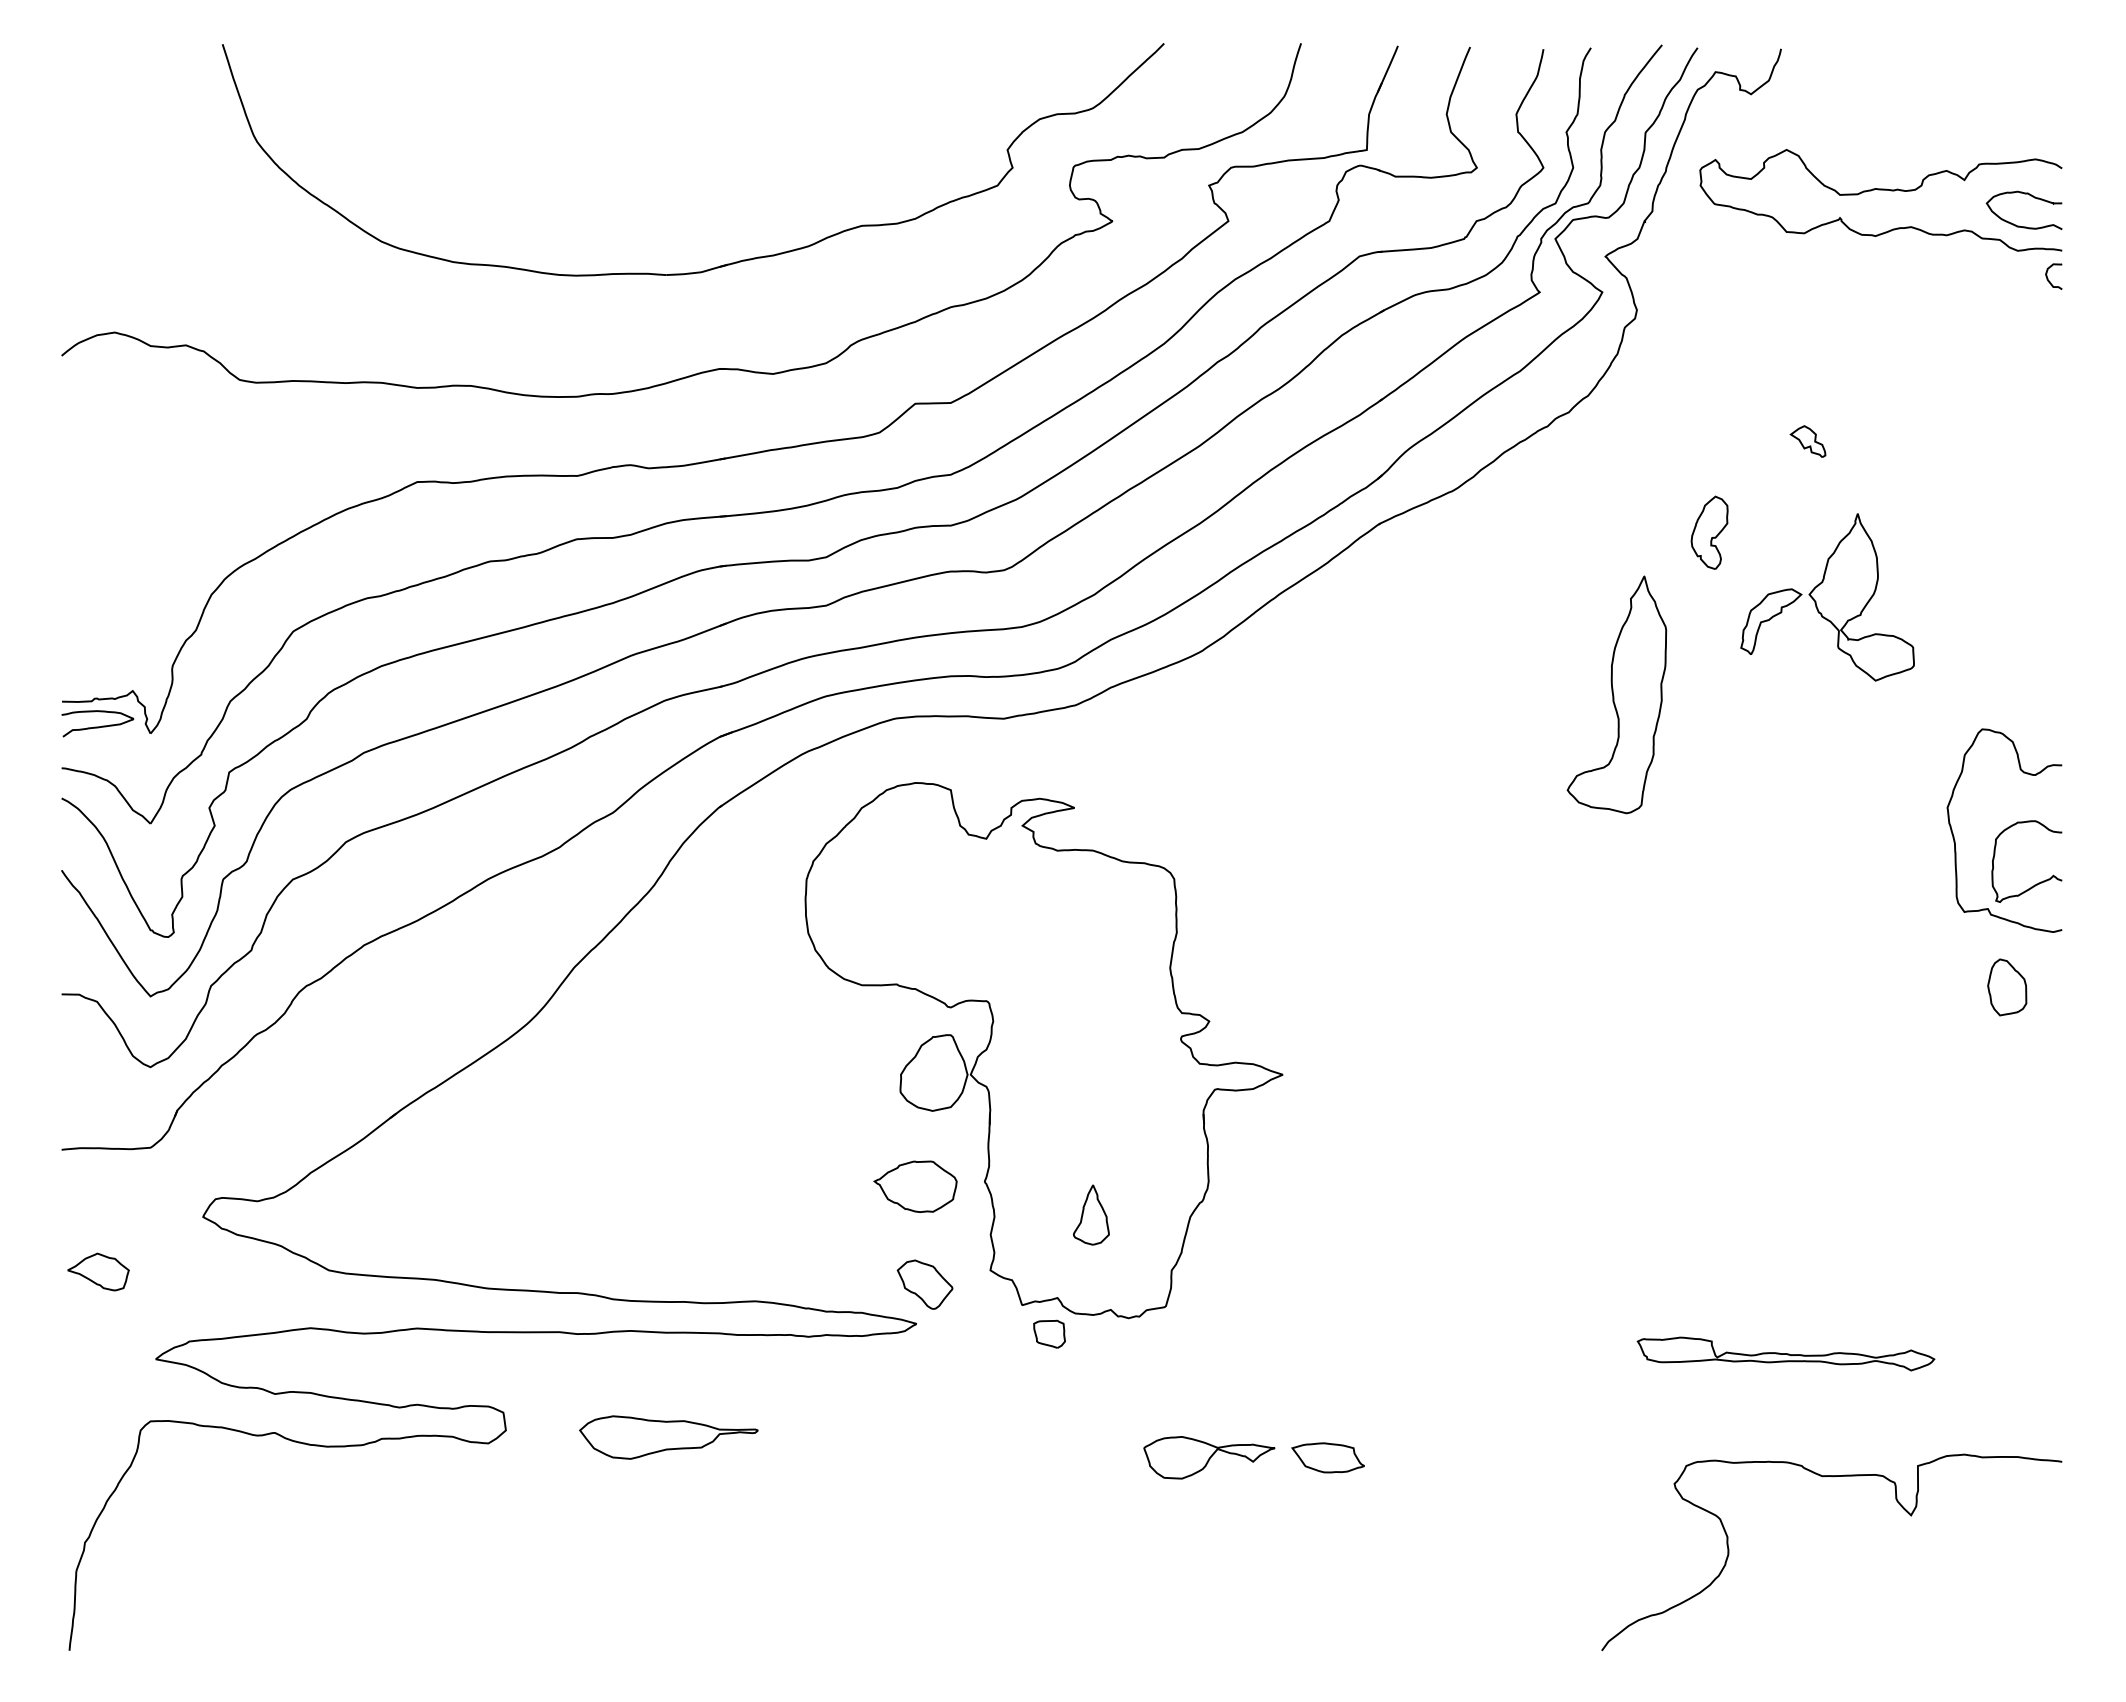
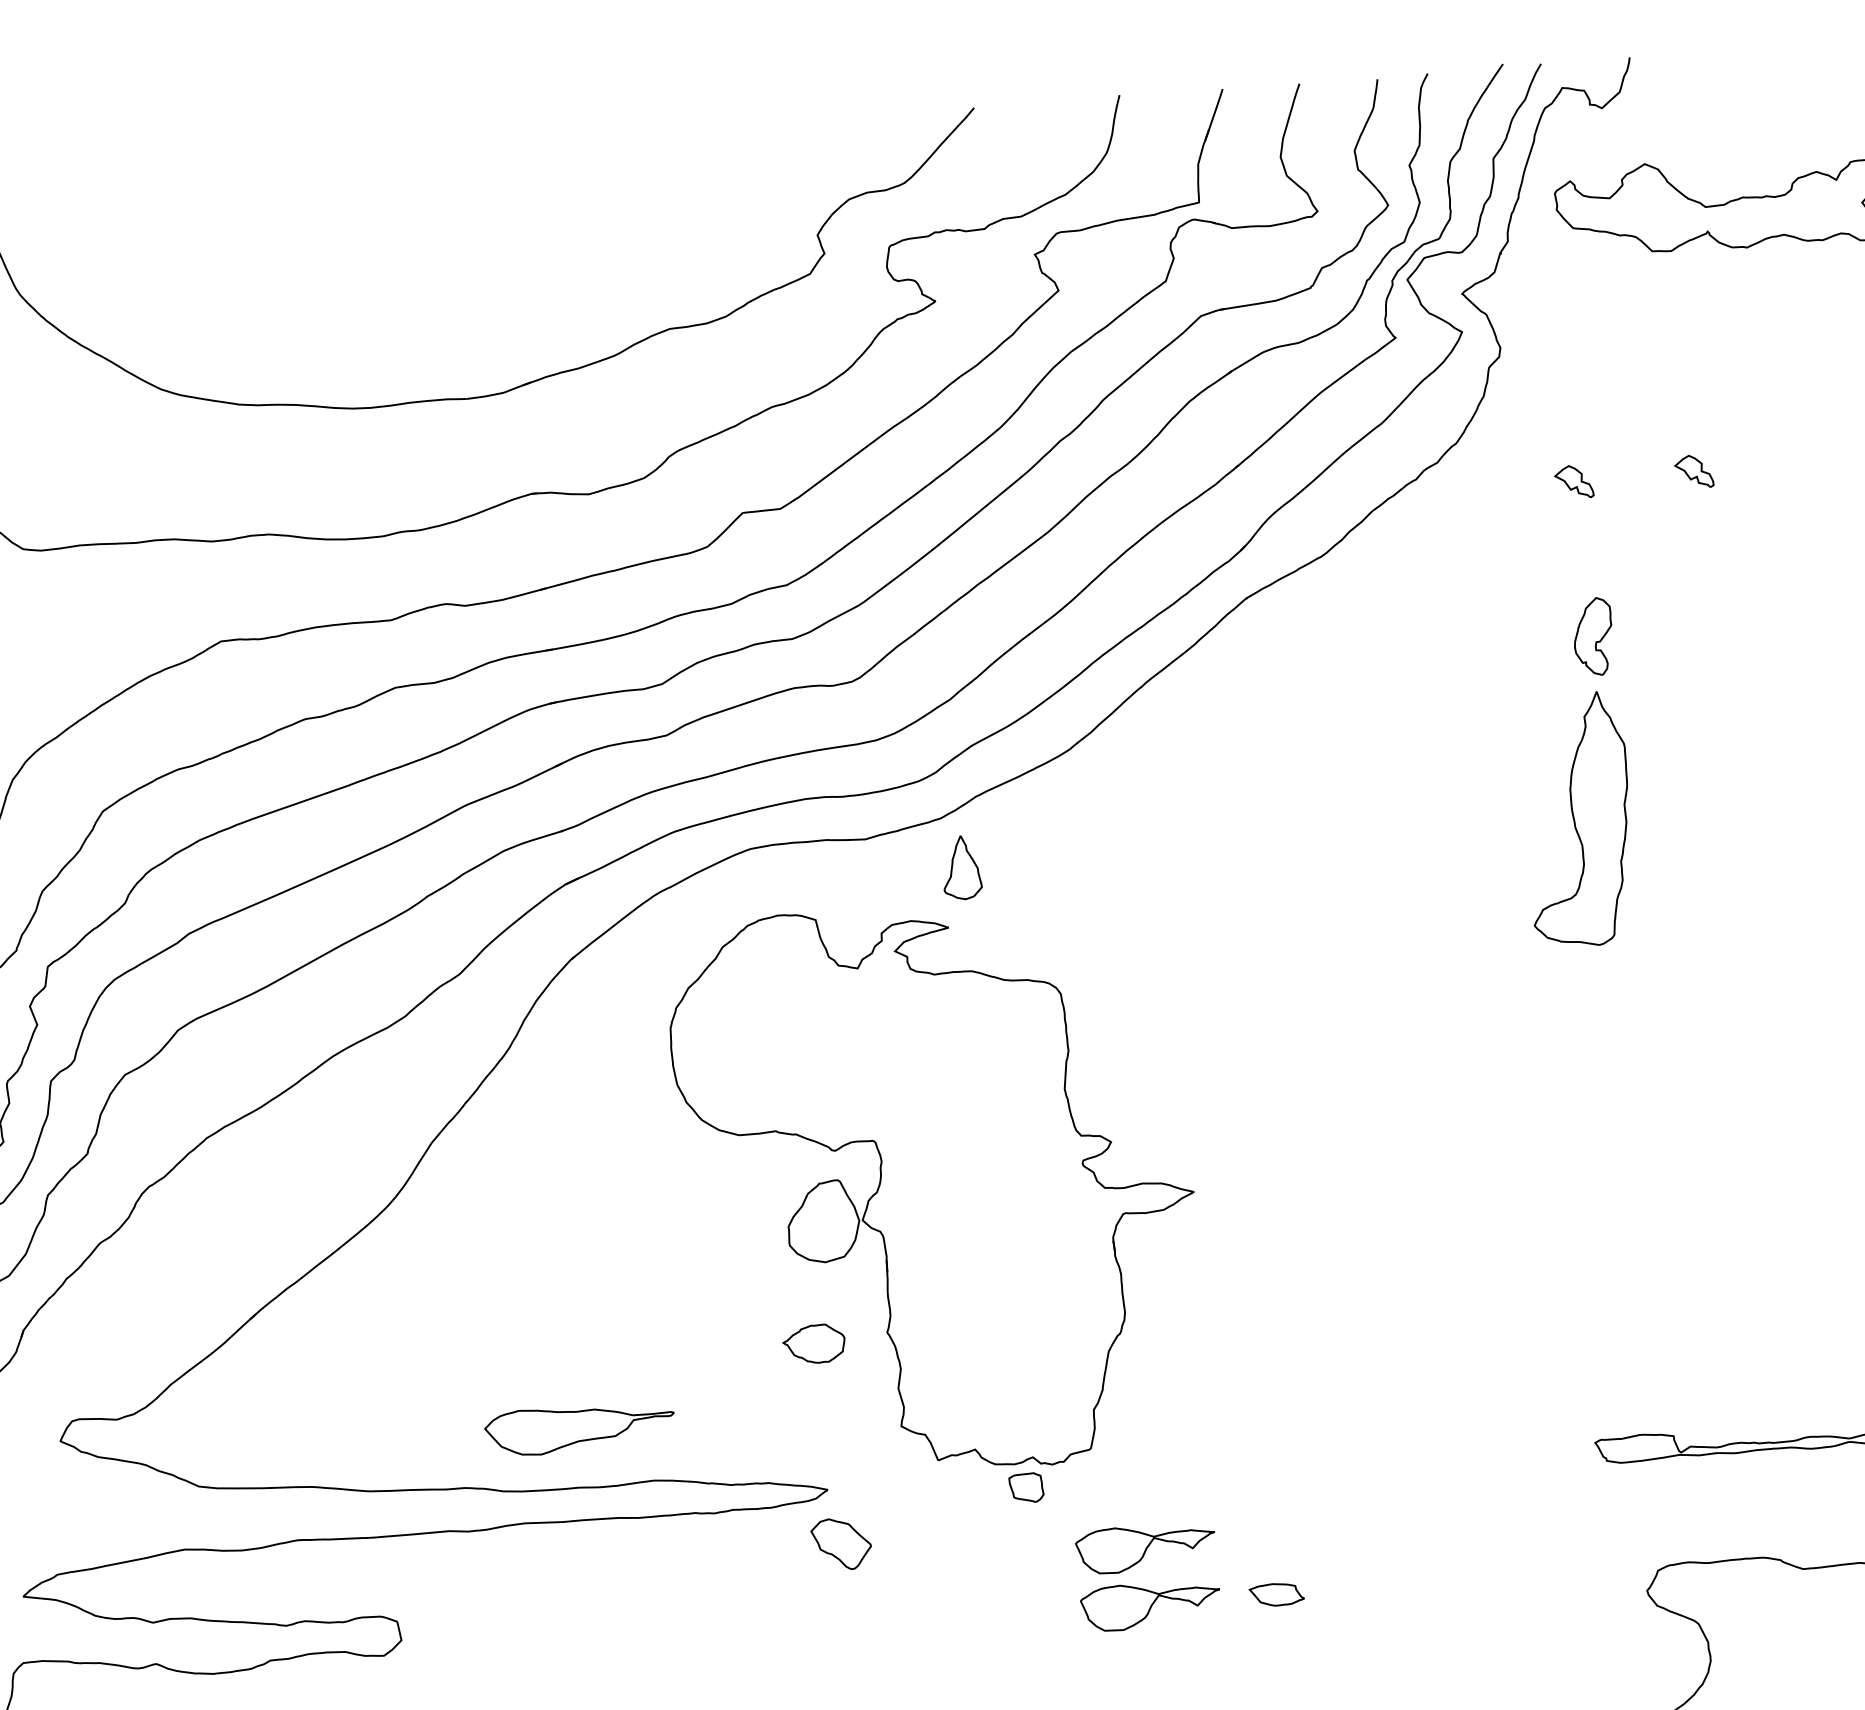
part: (1694, 441) -> (1573, 482), added
part: (1709, 532) -> (1593, 636), moved
part: (1827, 597) -> (1728, 635), removed
part: (1616, 694) -> (1577, 819), moved
part: (915, 1186) -> (814, 1344), size x0.7
part: (1091, 1214) -> (961, 867), moved
part: (924, 1284) -> (840, 1543), moved
part: (1049, 1333) -> (1026, 1487), moved
part: (1209, 1403) -> (1146, 1547), added
part: (668, 1437) -> (579, 1428), moved
part: (1327, 1457) -> (1276, 1594), size x0.7

